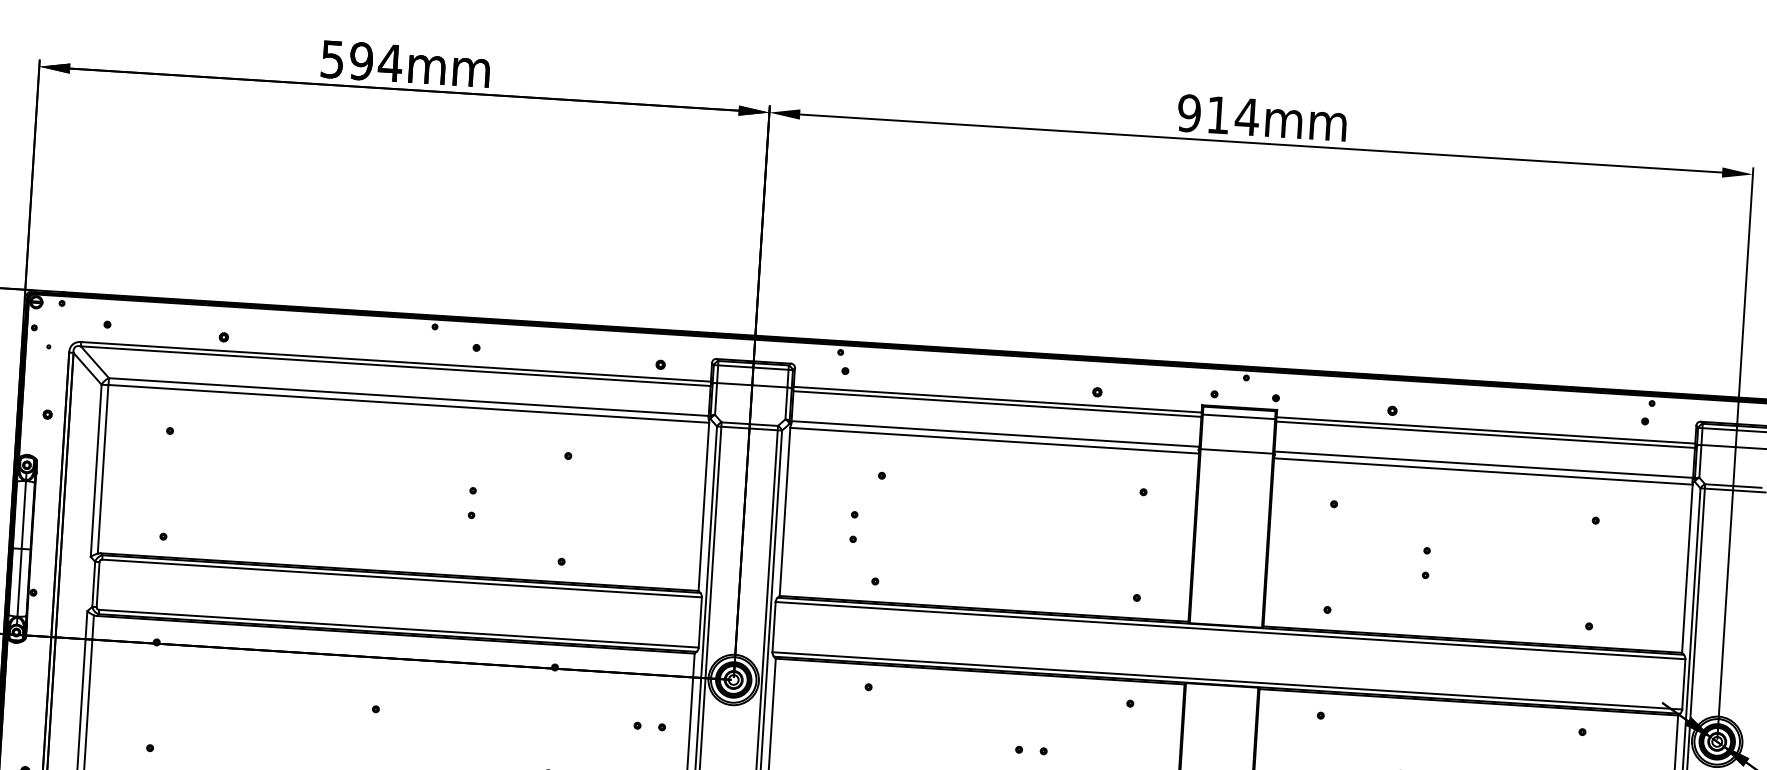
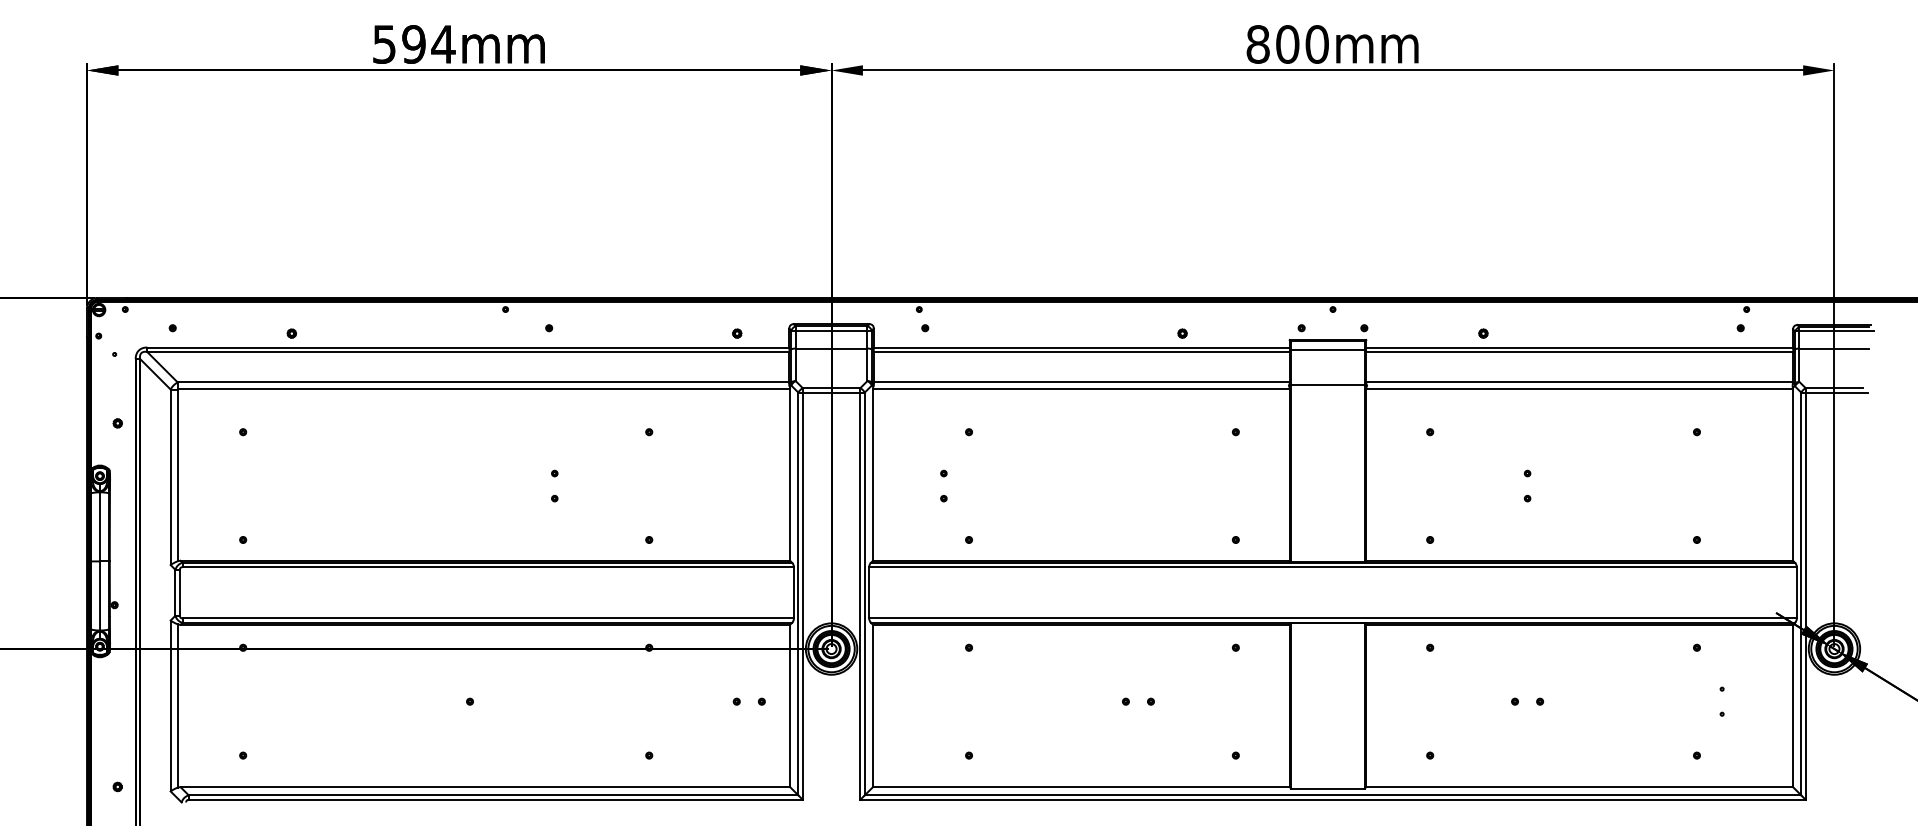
text: (1218, 115) -> (1287, 44), 914mm -> 800mm

